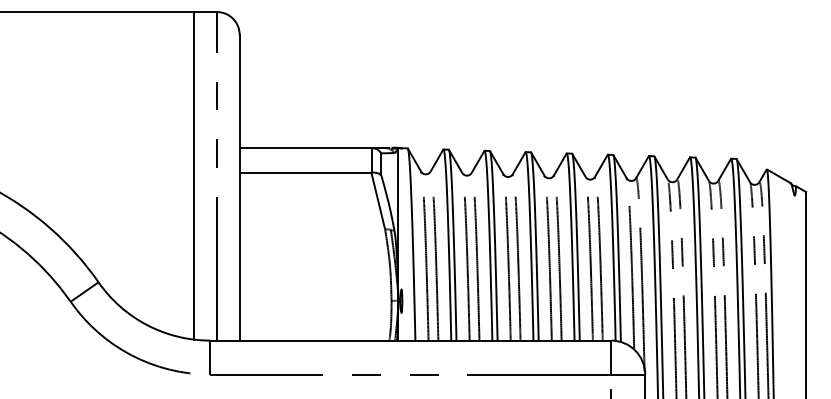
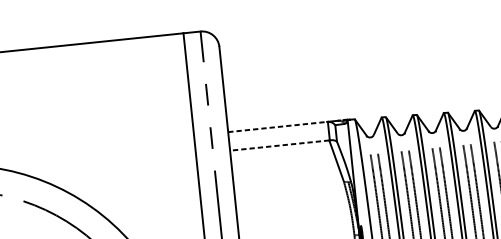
line: (305, 148) -> (277, 127), solid -> dashed
line: (305, 172) -> (279, 145), solid -> dashed

